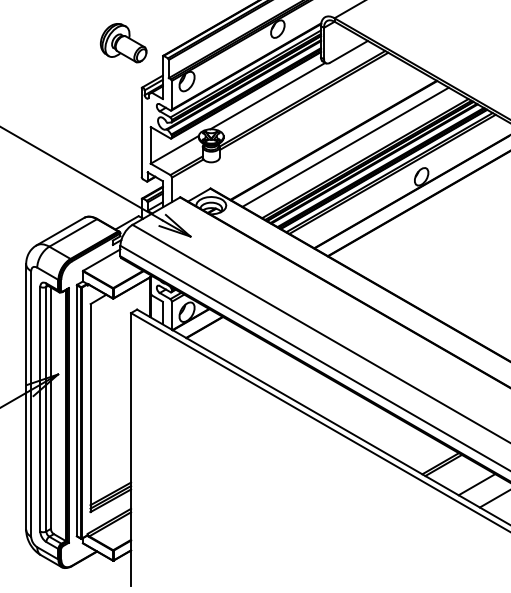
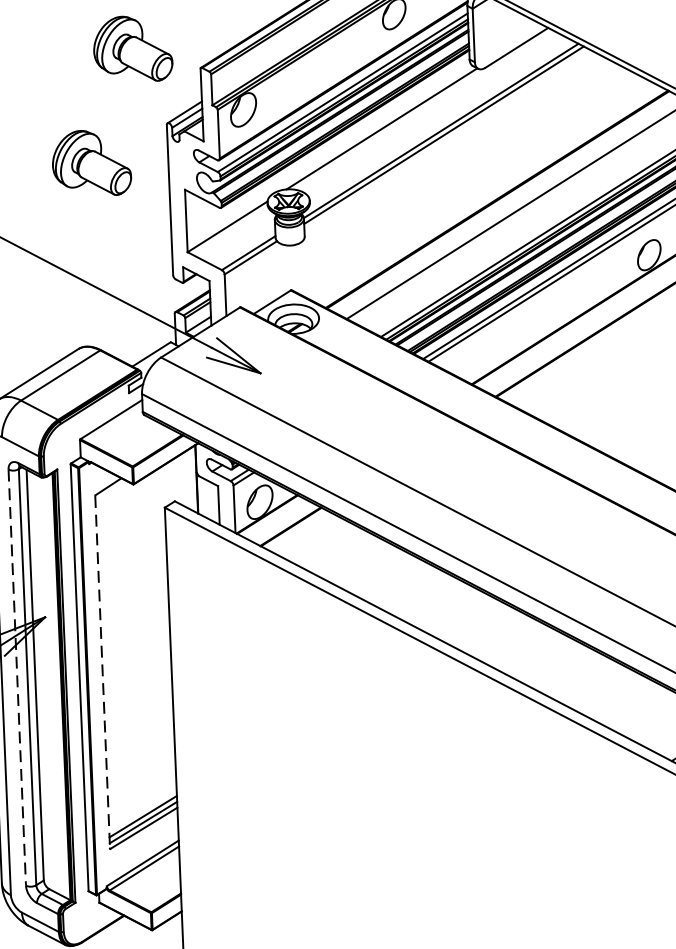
part: (96, 109) -> (91, 163), added
line: (90, 408) -> (102, 672), solid -> dashed
line: (40, 409) -> (17, 678), solid -> dashed

